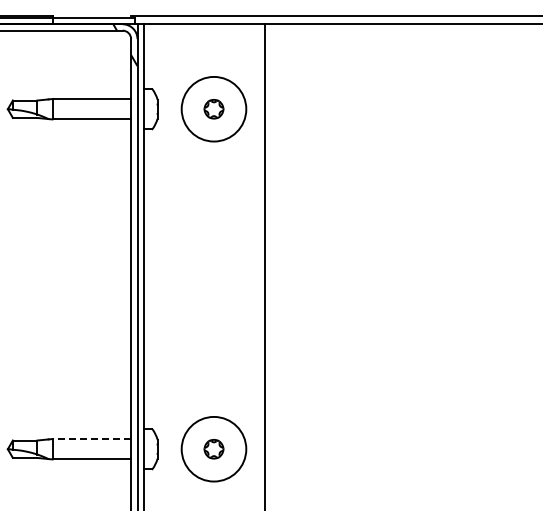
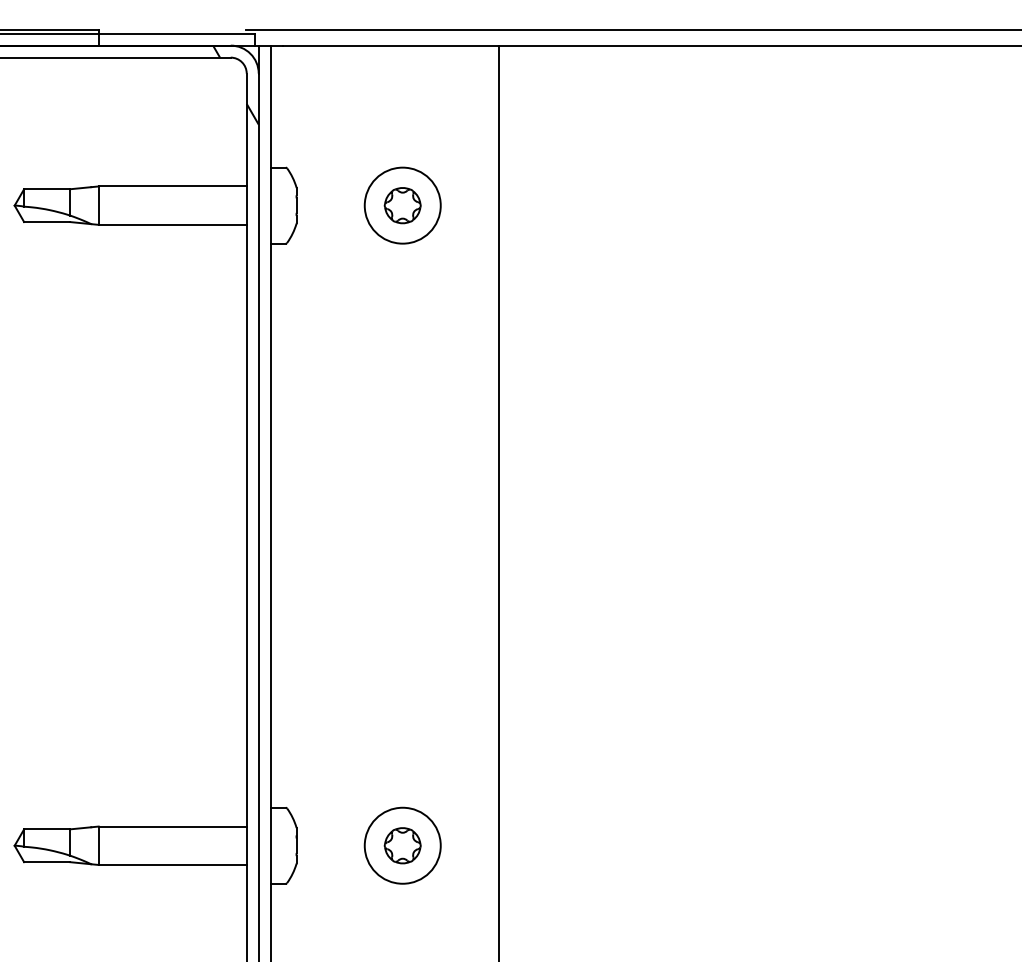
circle: (213, 109) -> (401, 206), size x0.62
line: (91, 439) -> (172, 827), dashed -> solid
circle: (213, 449) -> (401, 846), size x0.62

